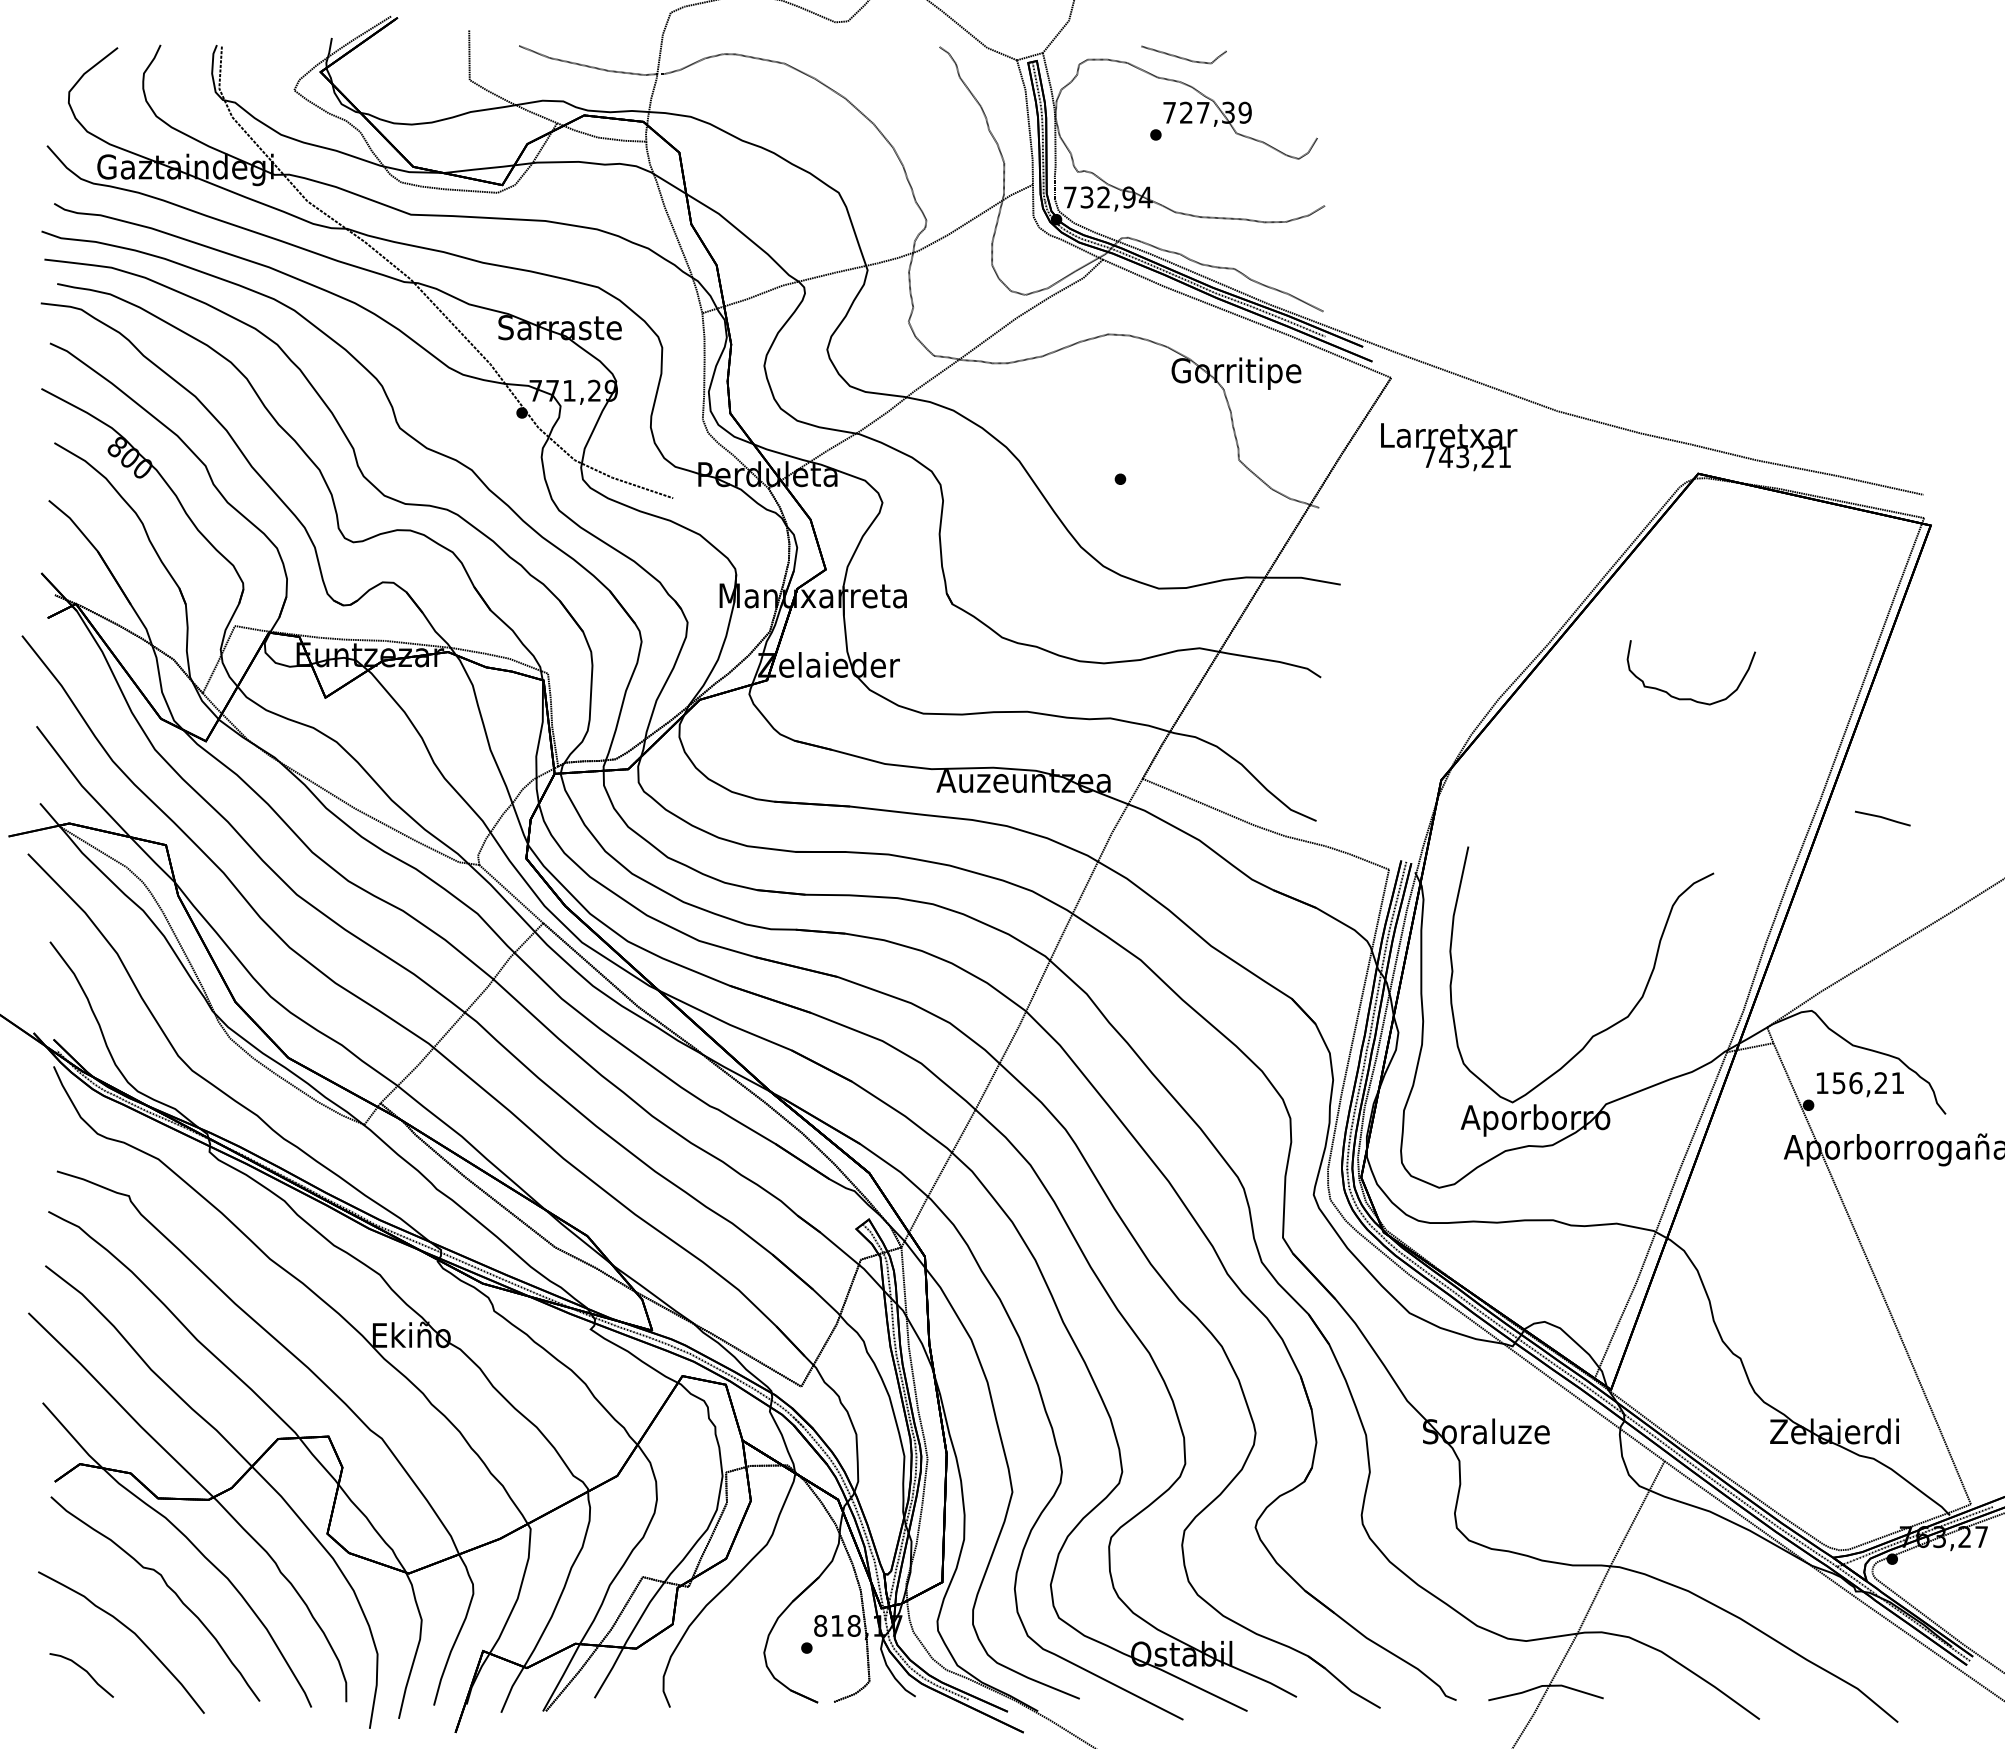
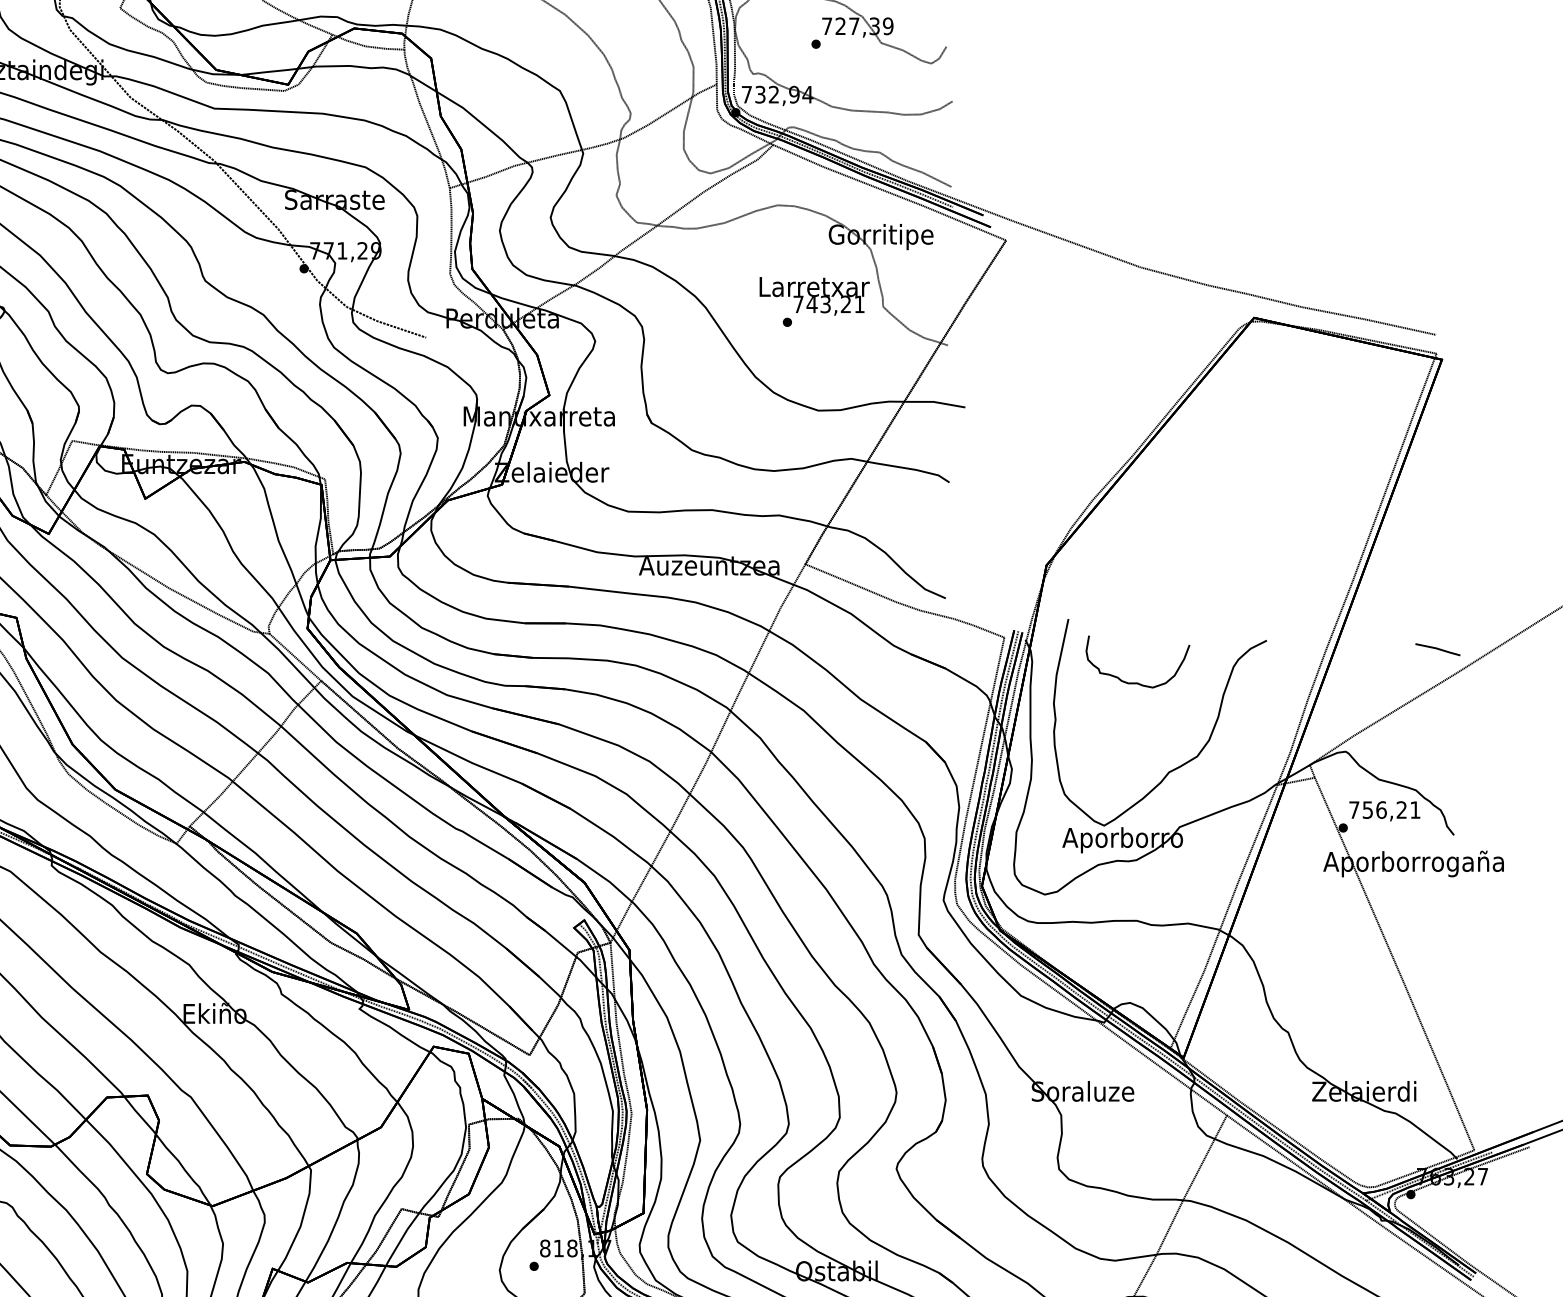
text: (1449, 447) -> (814, 296), moved
curve: (1691, 698) -> (1138, 682), moved
line: (1882, 818) -> (1437, 649), moved
text: (1822, 1082) -> (1354, 809), 156,21 -> 756,21

